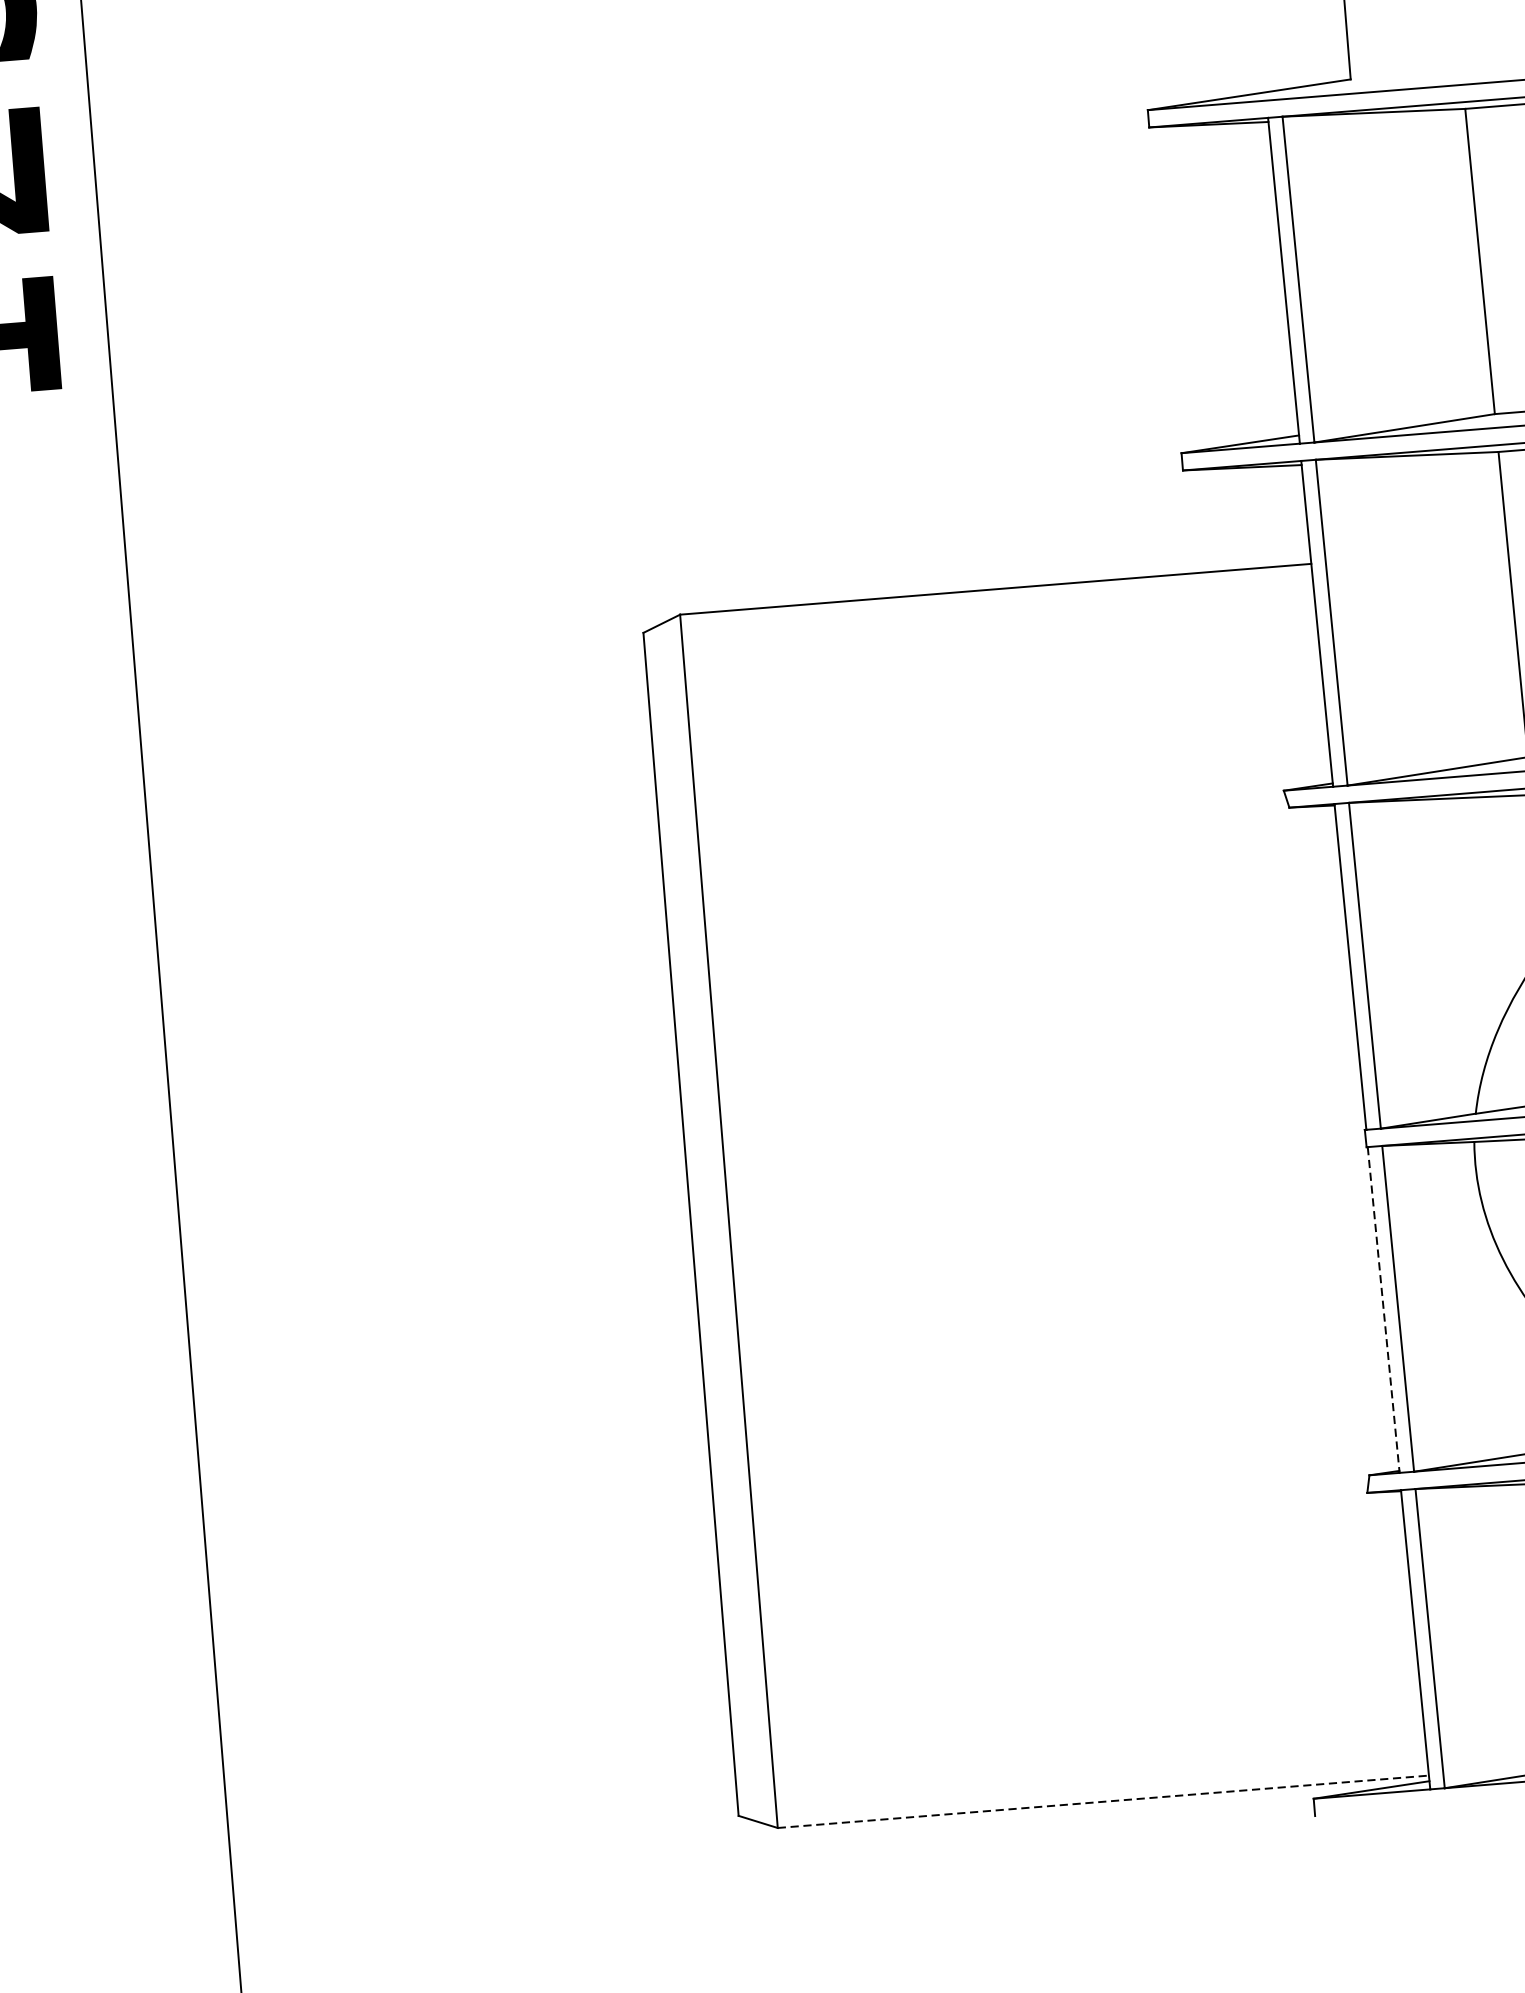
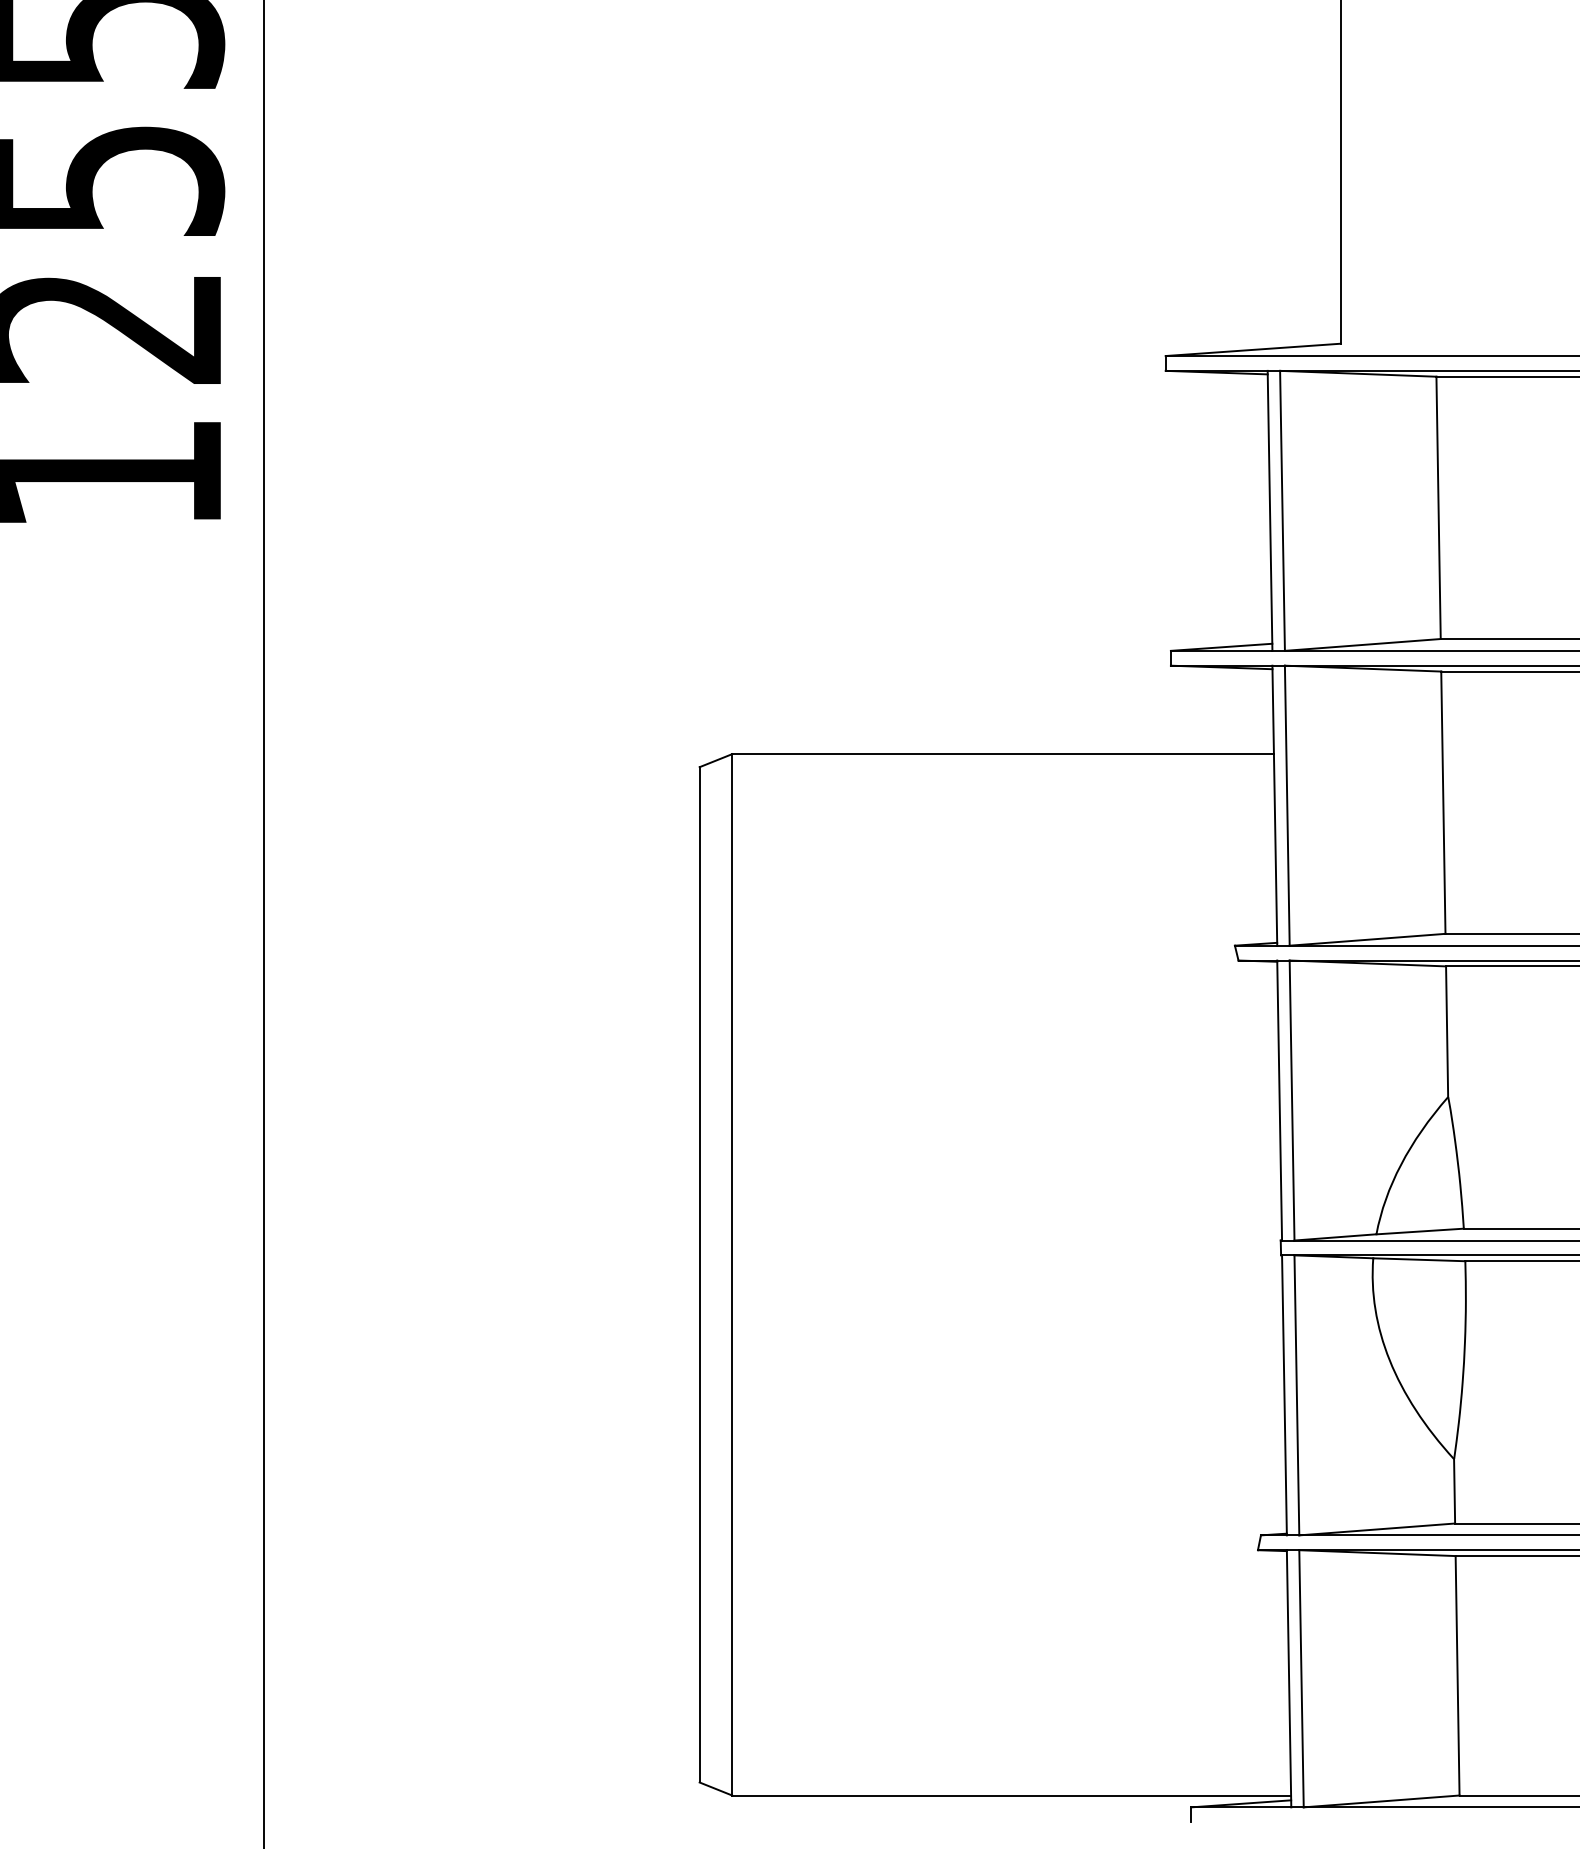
line: (1383, 1310) -> (1284, 1395), dashed -> solid
line: (1104, 1801) -> (1012, 1795), dashed -> solid

